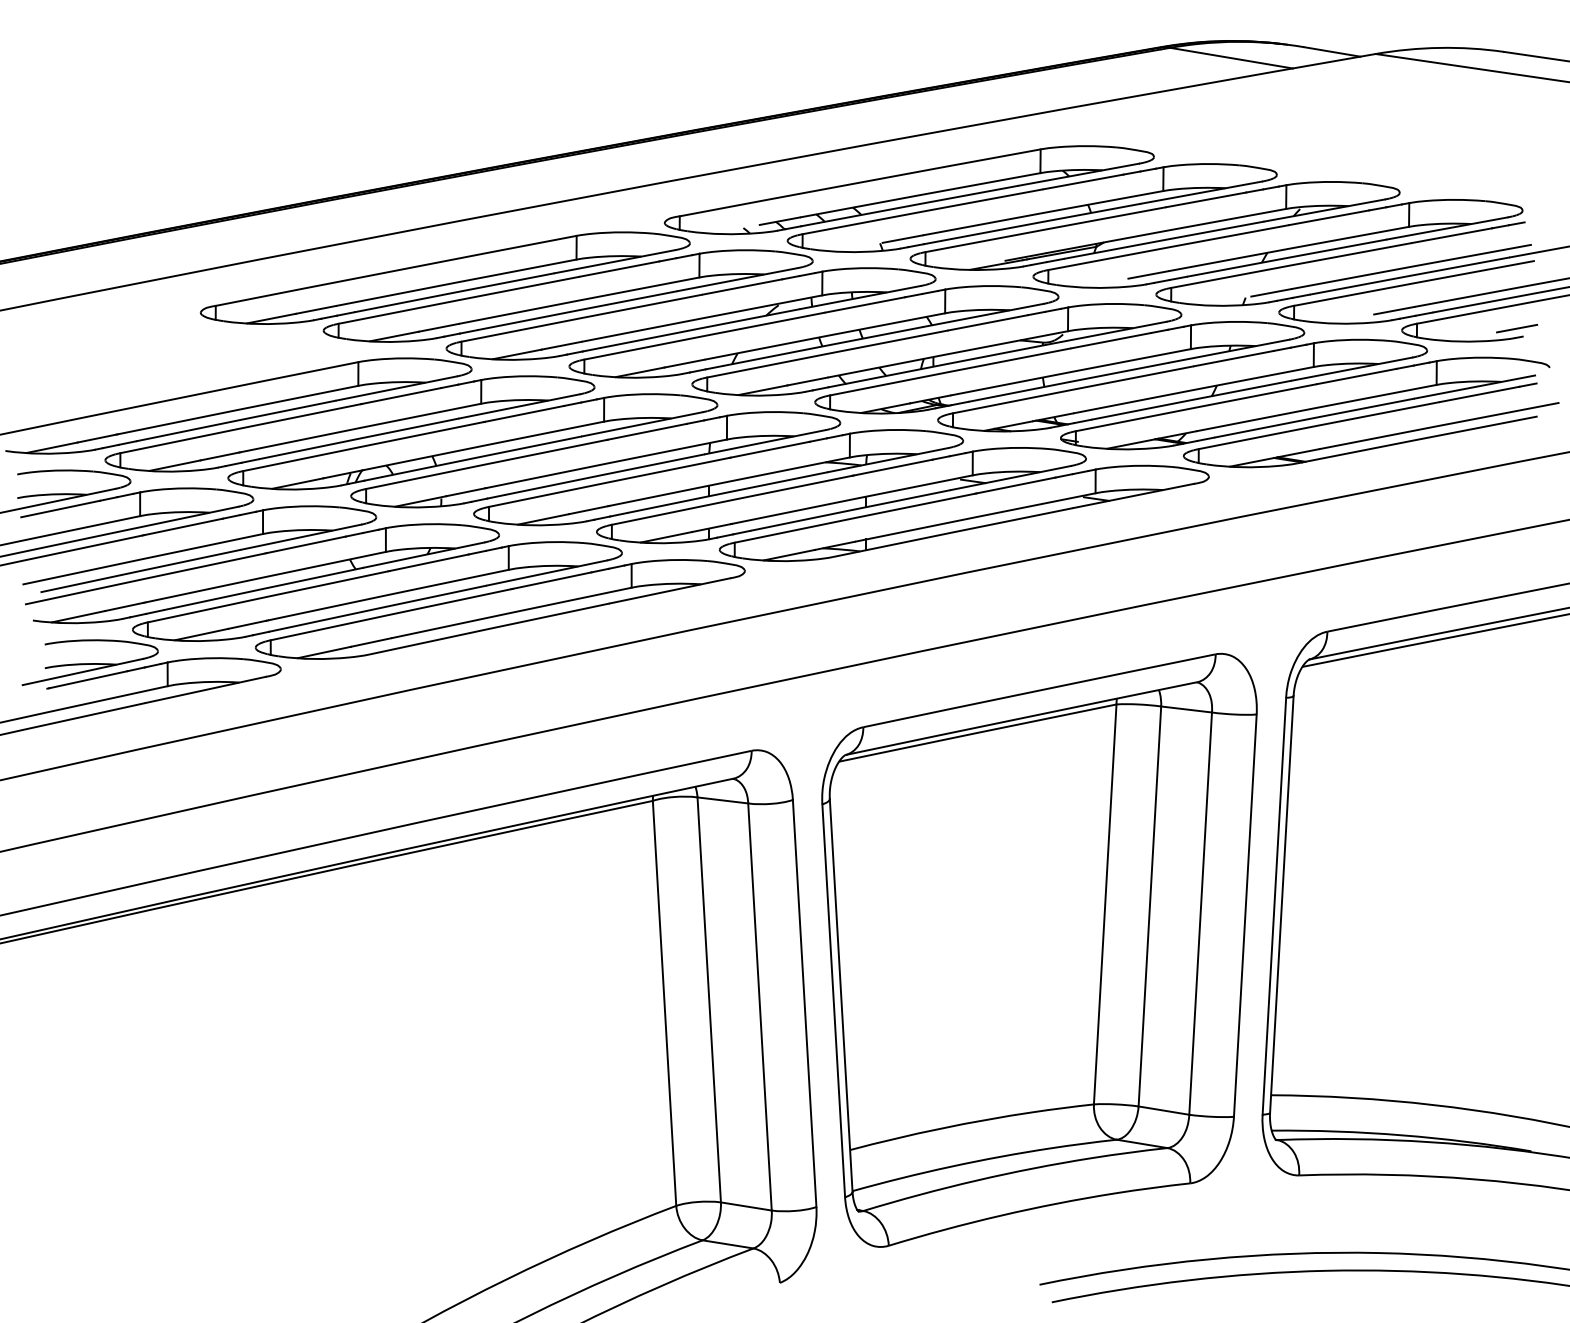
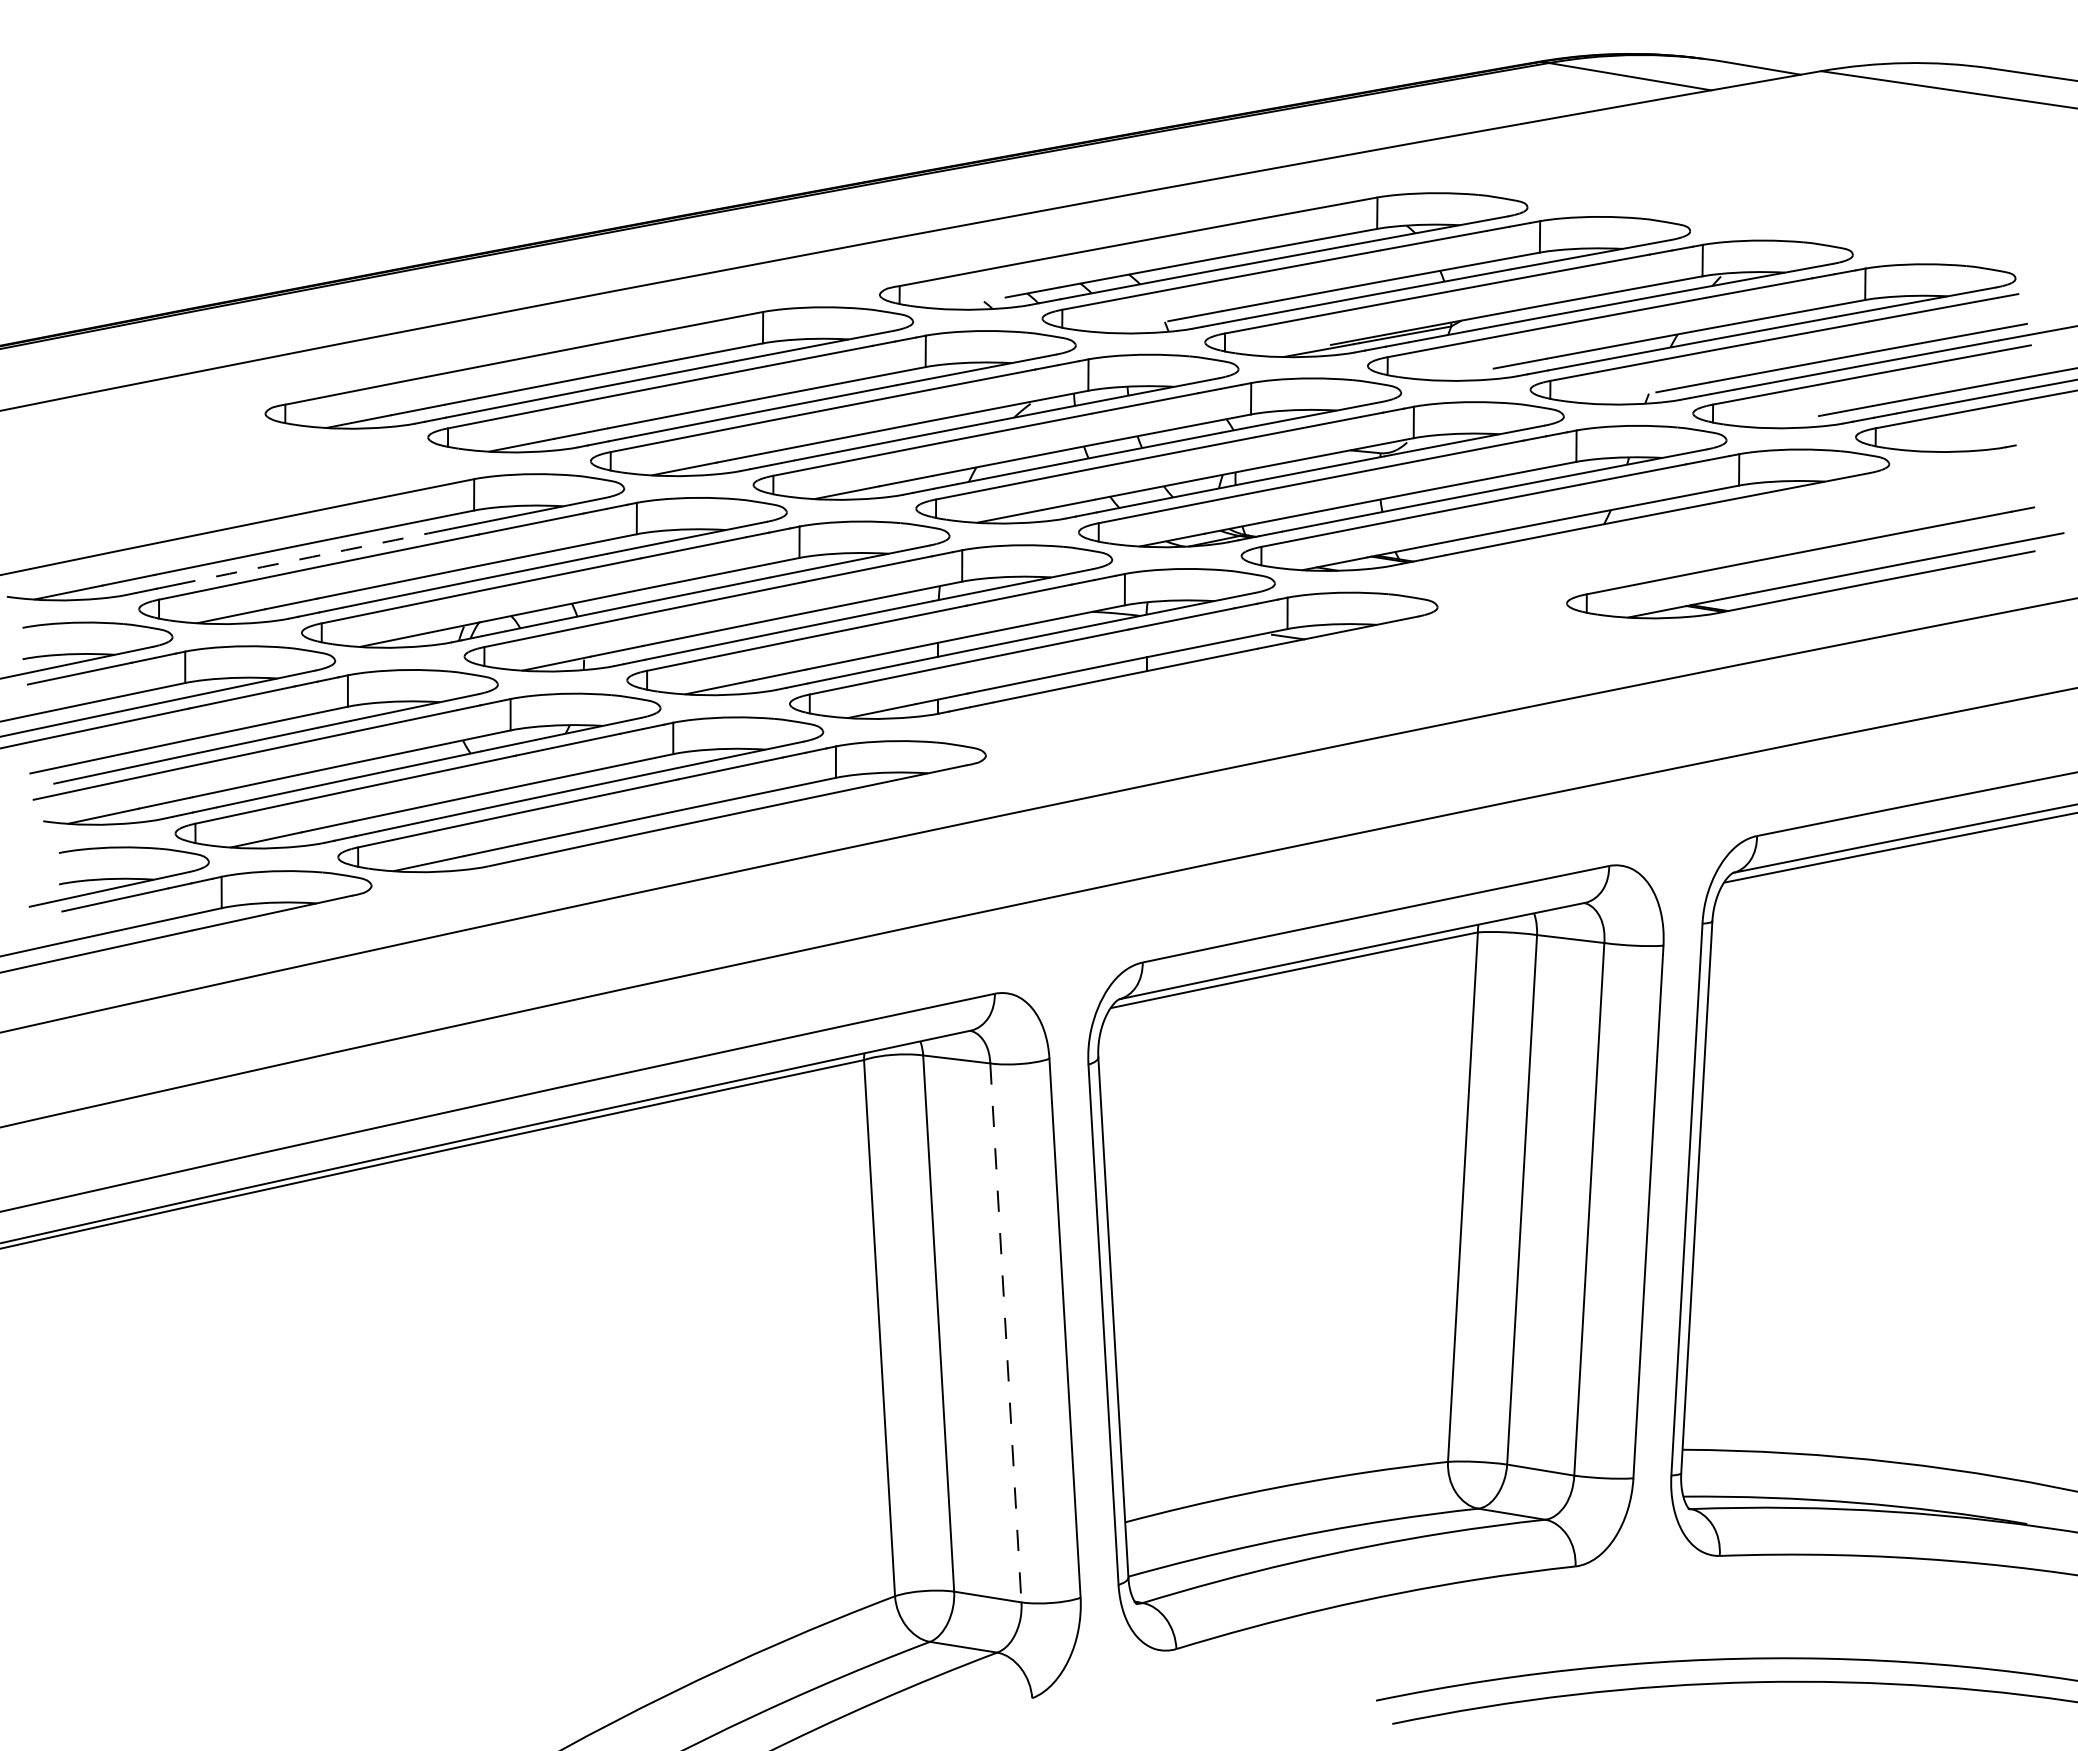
line: (1516, 328) -> (2007, 434), removed
part: (1305, 403) -> (1727, 533), removed
arc: (236, 420) -> (312, 556), solid -> dashed
part: (964, 513) -> (1276, 679), removed
line: (759, 1006) -> (1005, 1332), solid -> dashed

